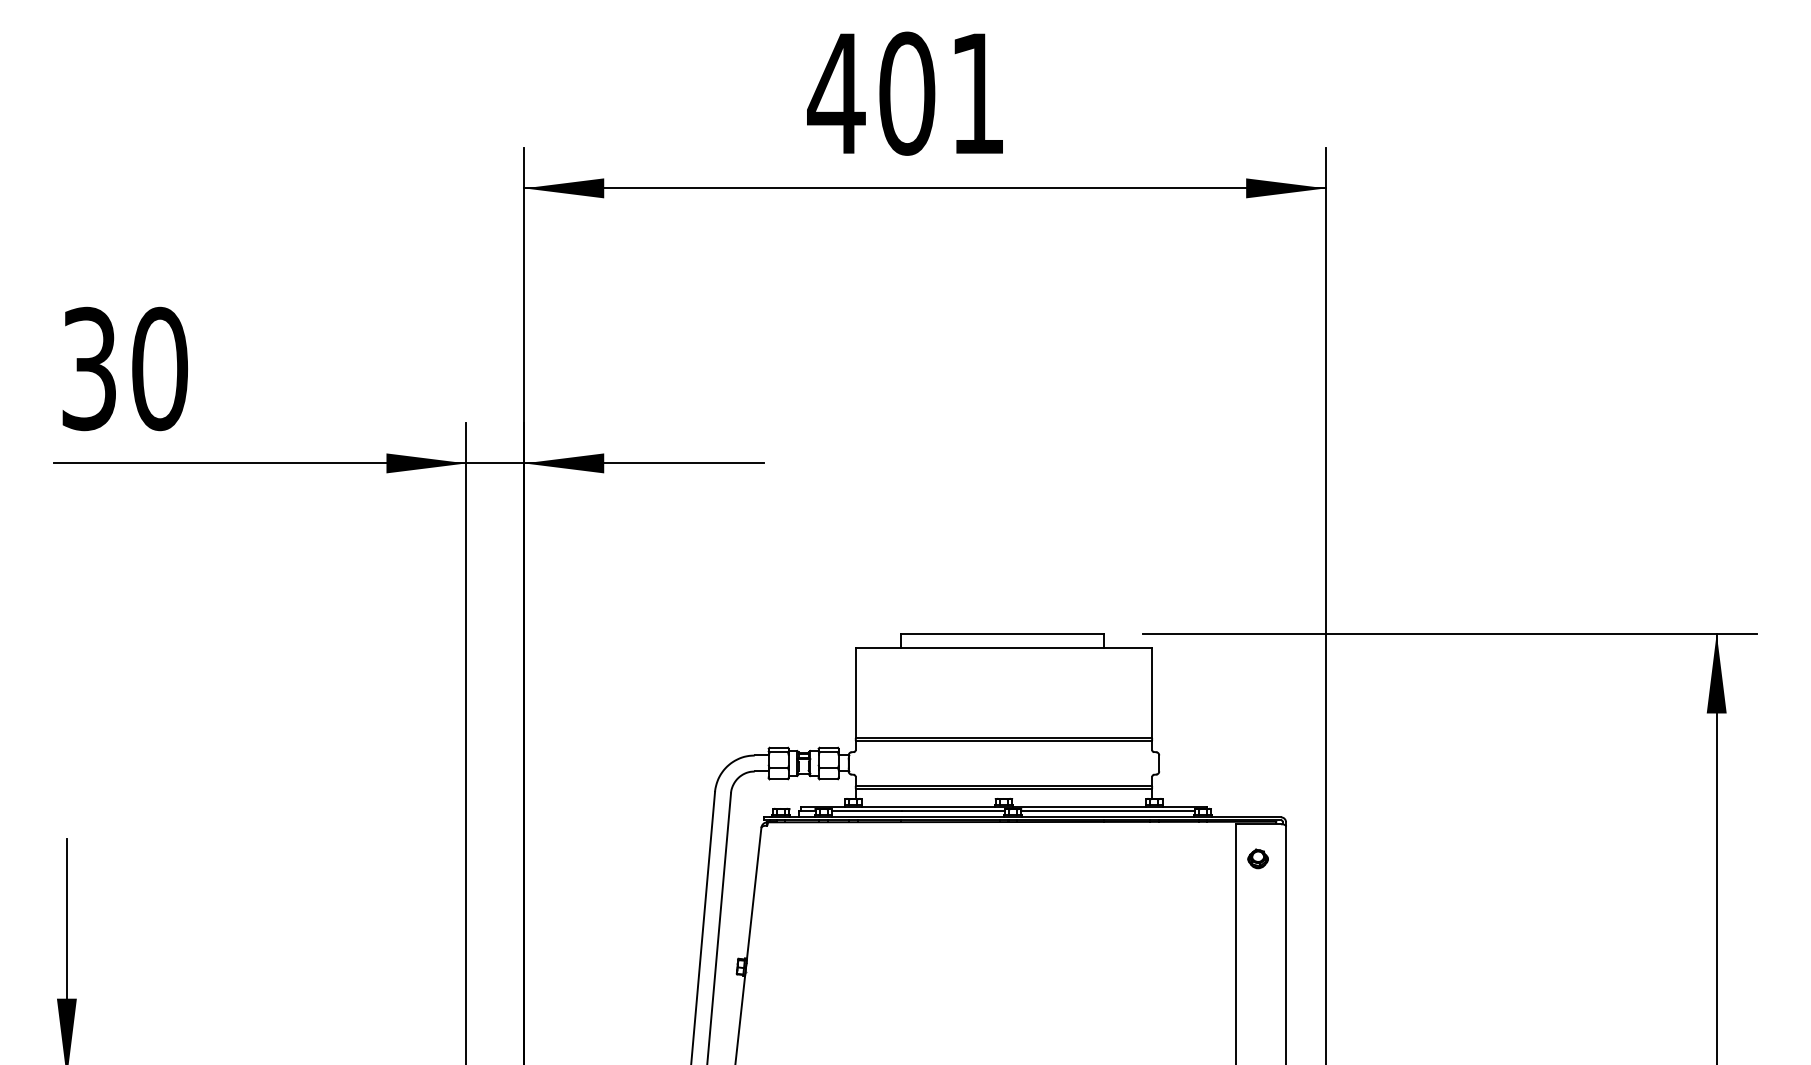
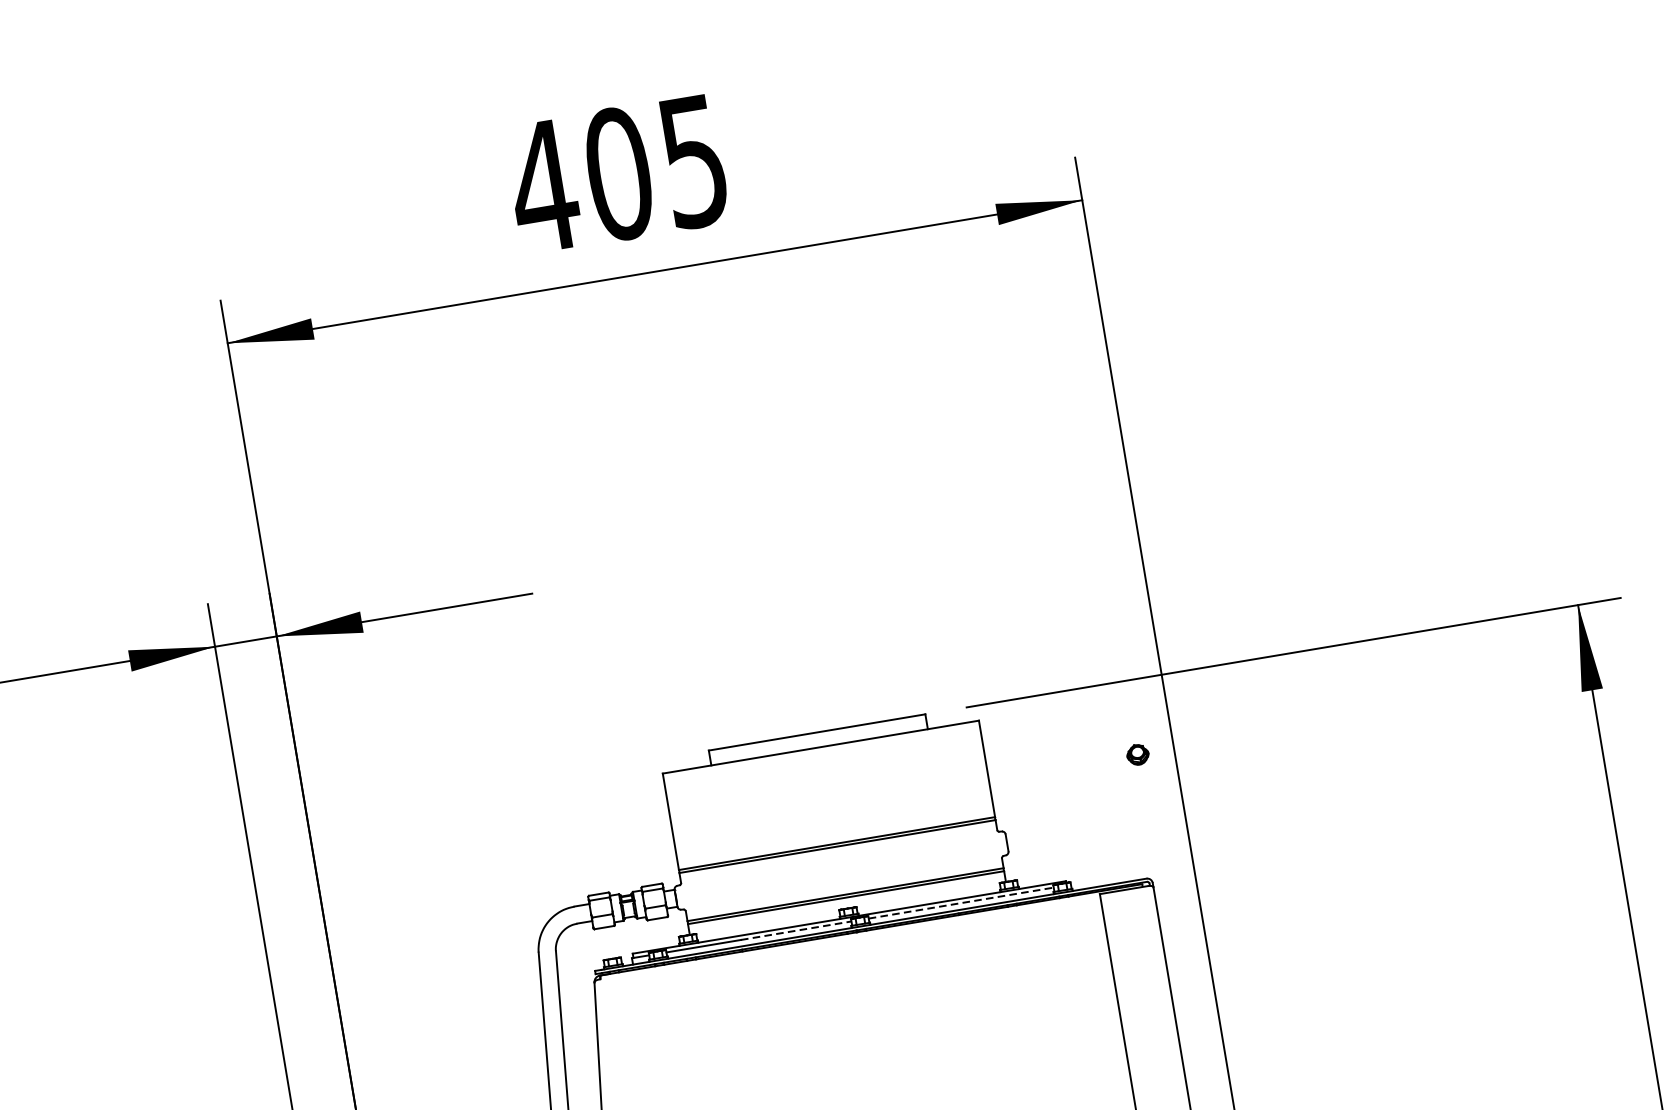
text: (977, 94) -> (694, 162), 401 -> 405
line: (953, 811) -> (796, 930), solid -> dashed
line: (1108, 811) -> (961, 903), solid -> dashed
part: (1257, 858) -> (1137, 754), moved

